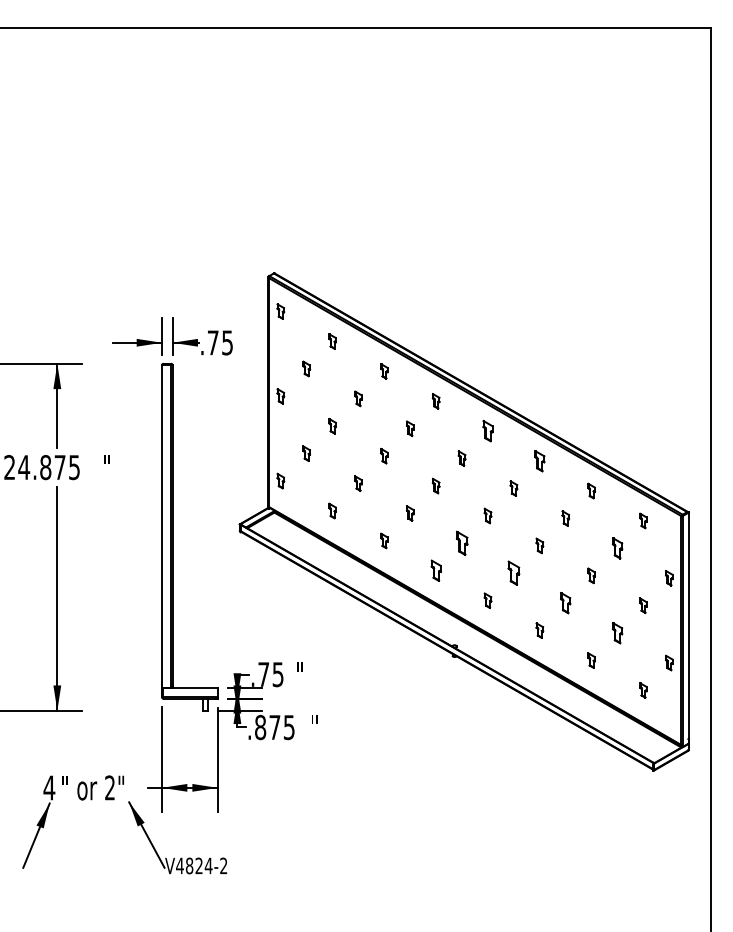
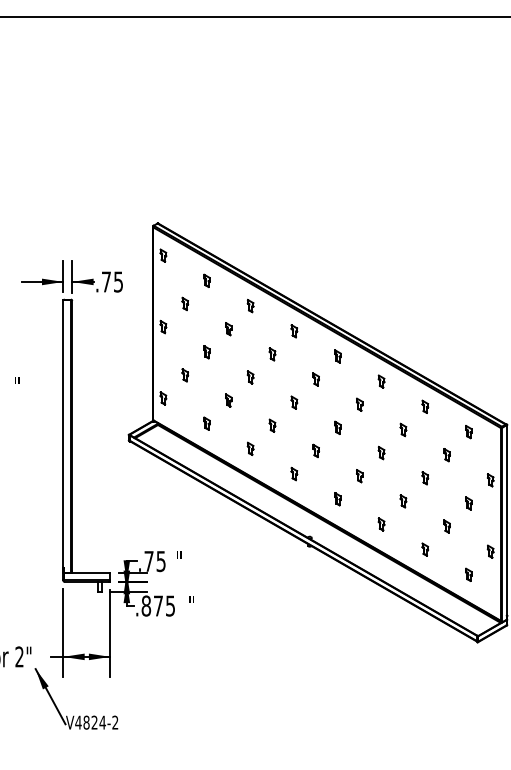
part: (487, 431) -> (337, 356), size x0.71
part: (539, 460) -> (381, 381), size x0.71
part: (461, 543) -> (315, 451), size x0.62
part: (617, 548) -> (447, 455), size x0.71
part: (435, 570) -> (293, 473), size x0.71
part: (513, 573) -> (359, 476), size x0.62
part: (565, 603) -> (403, 501), size x0.71
part: (617, 632) -> (447, 526), size x0.71

